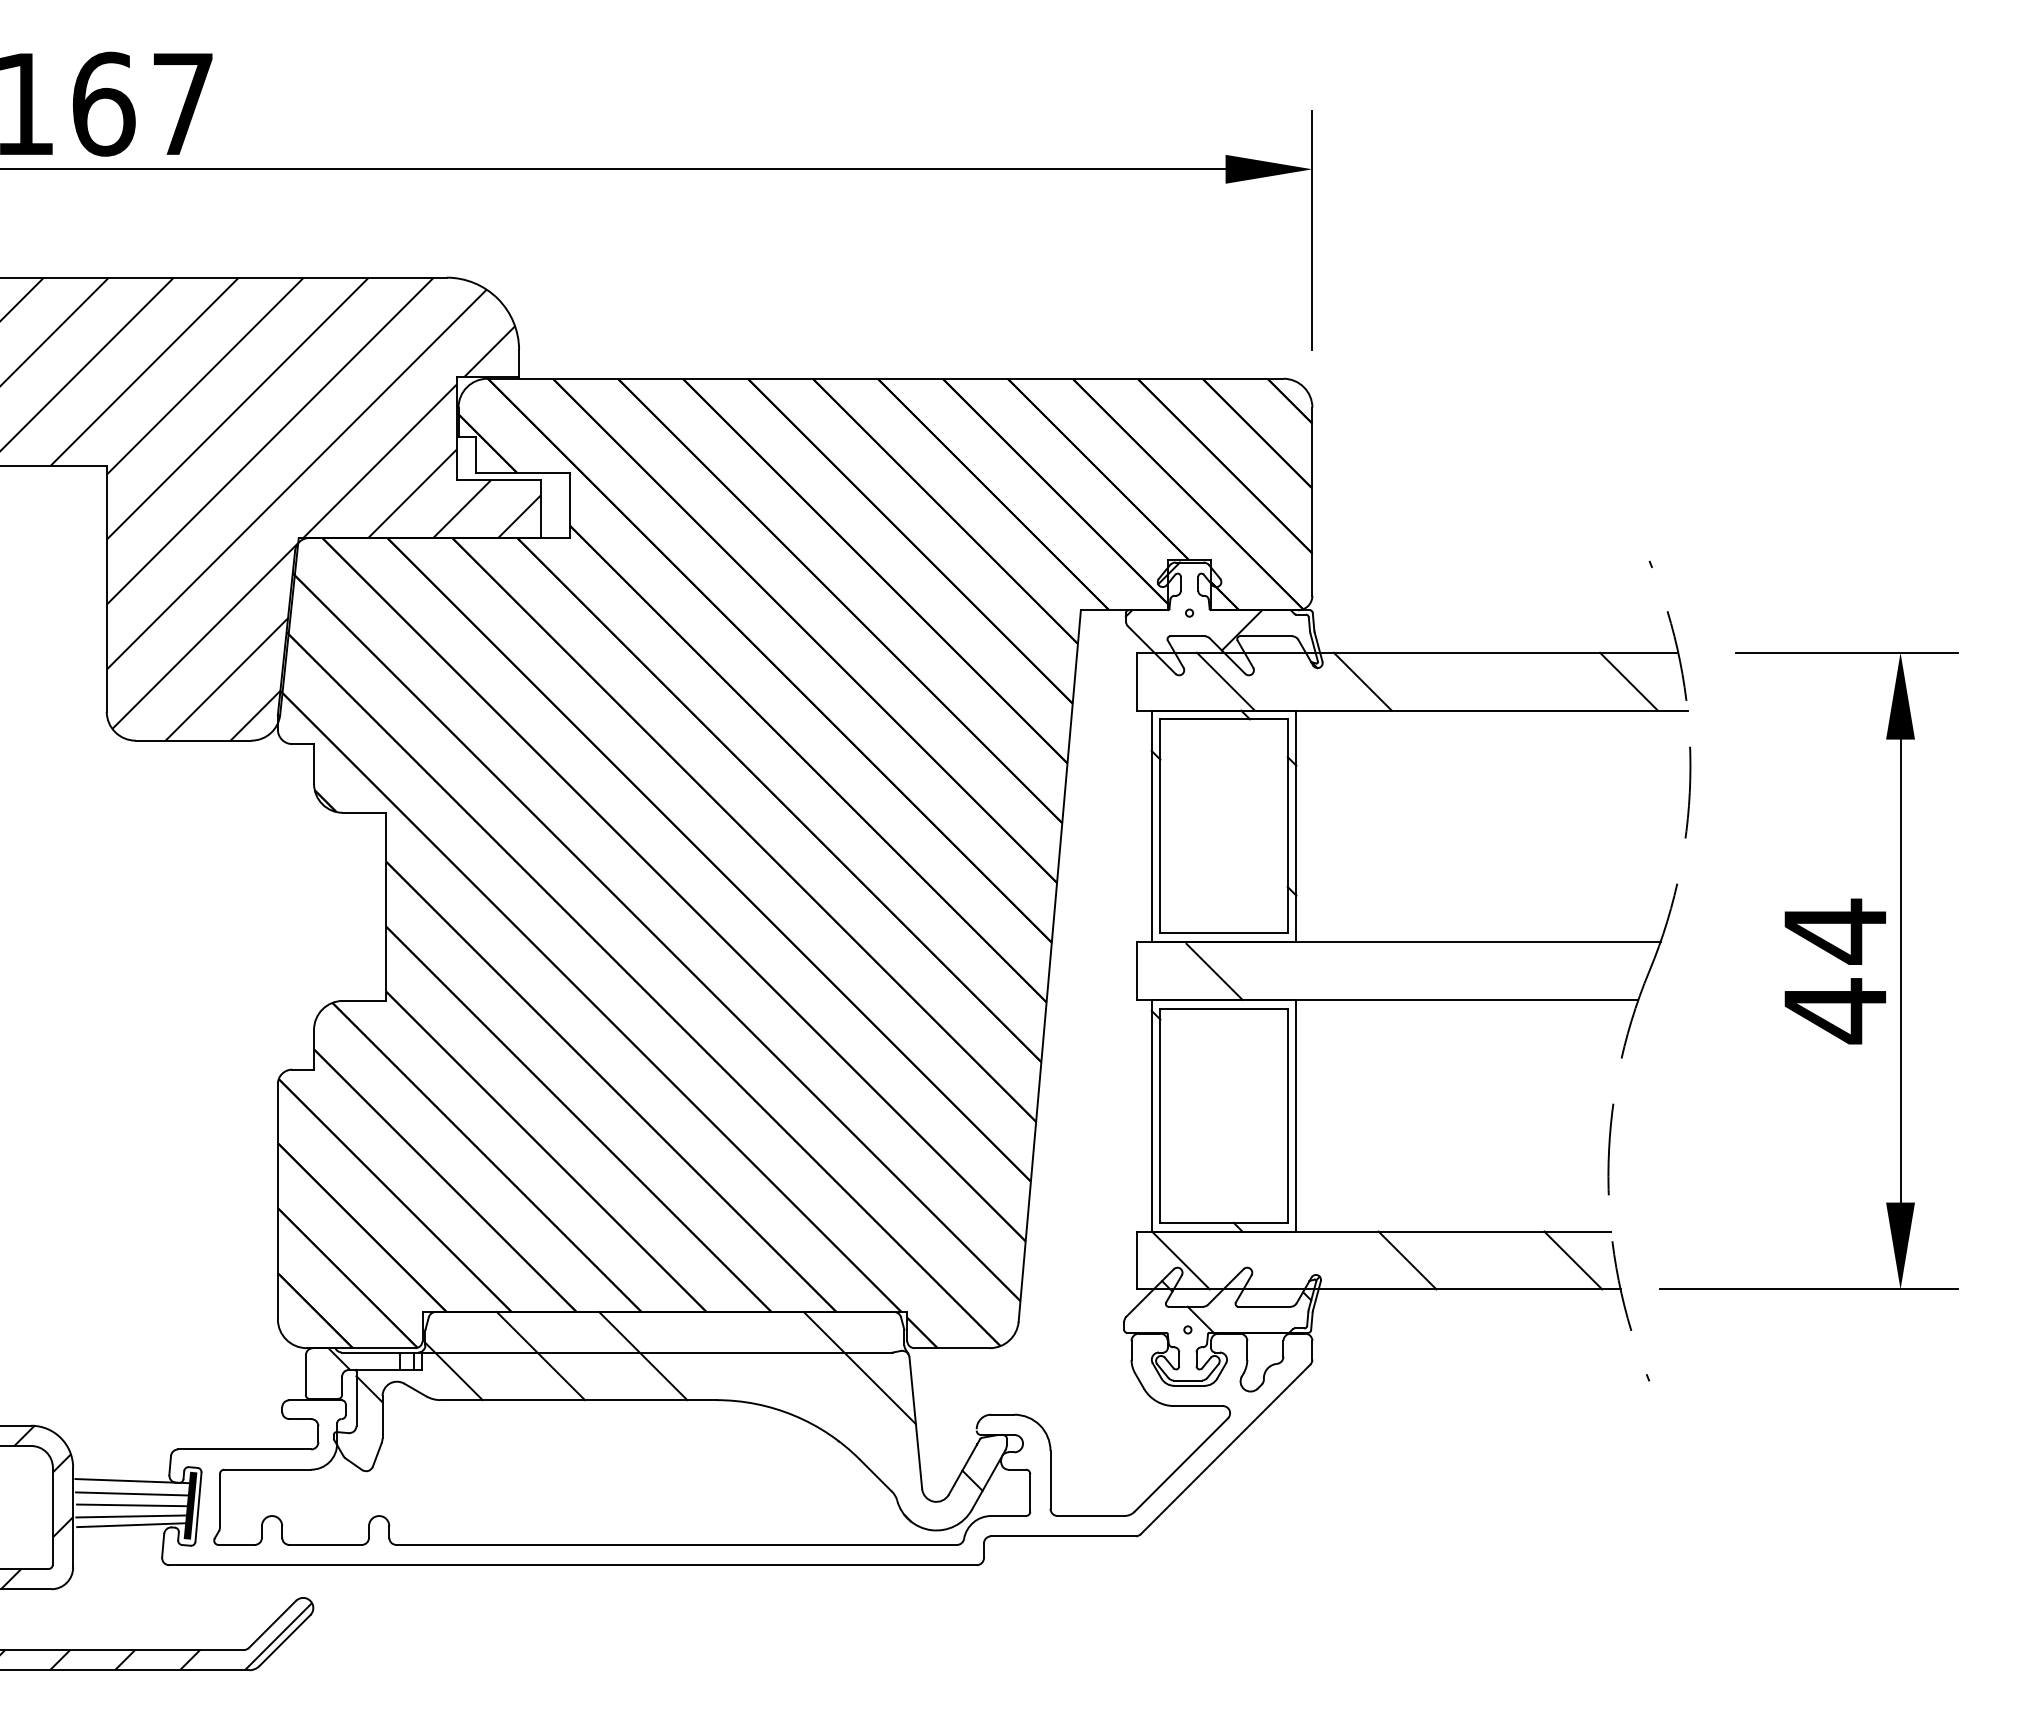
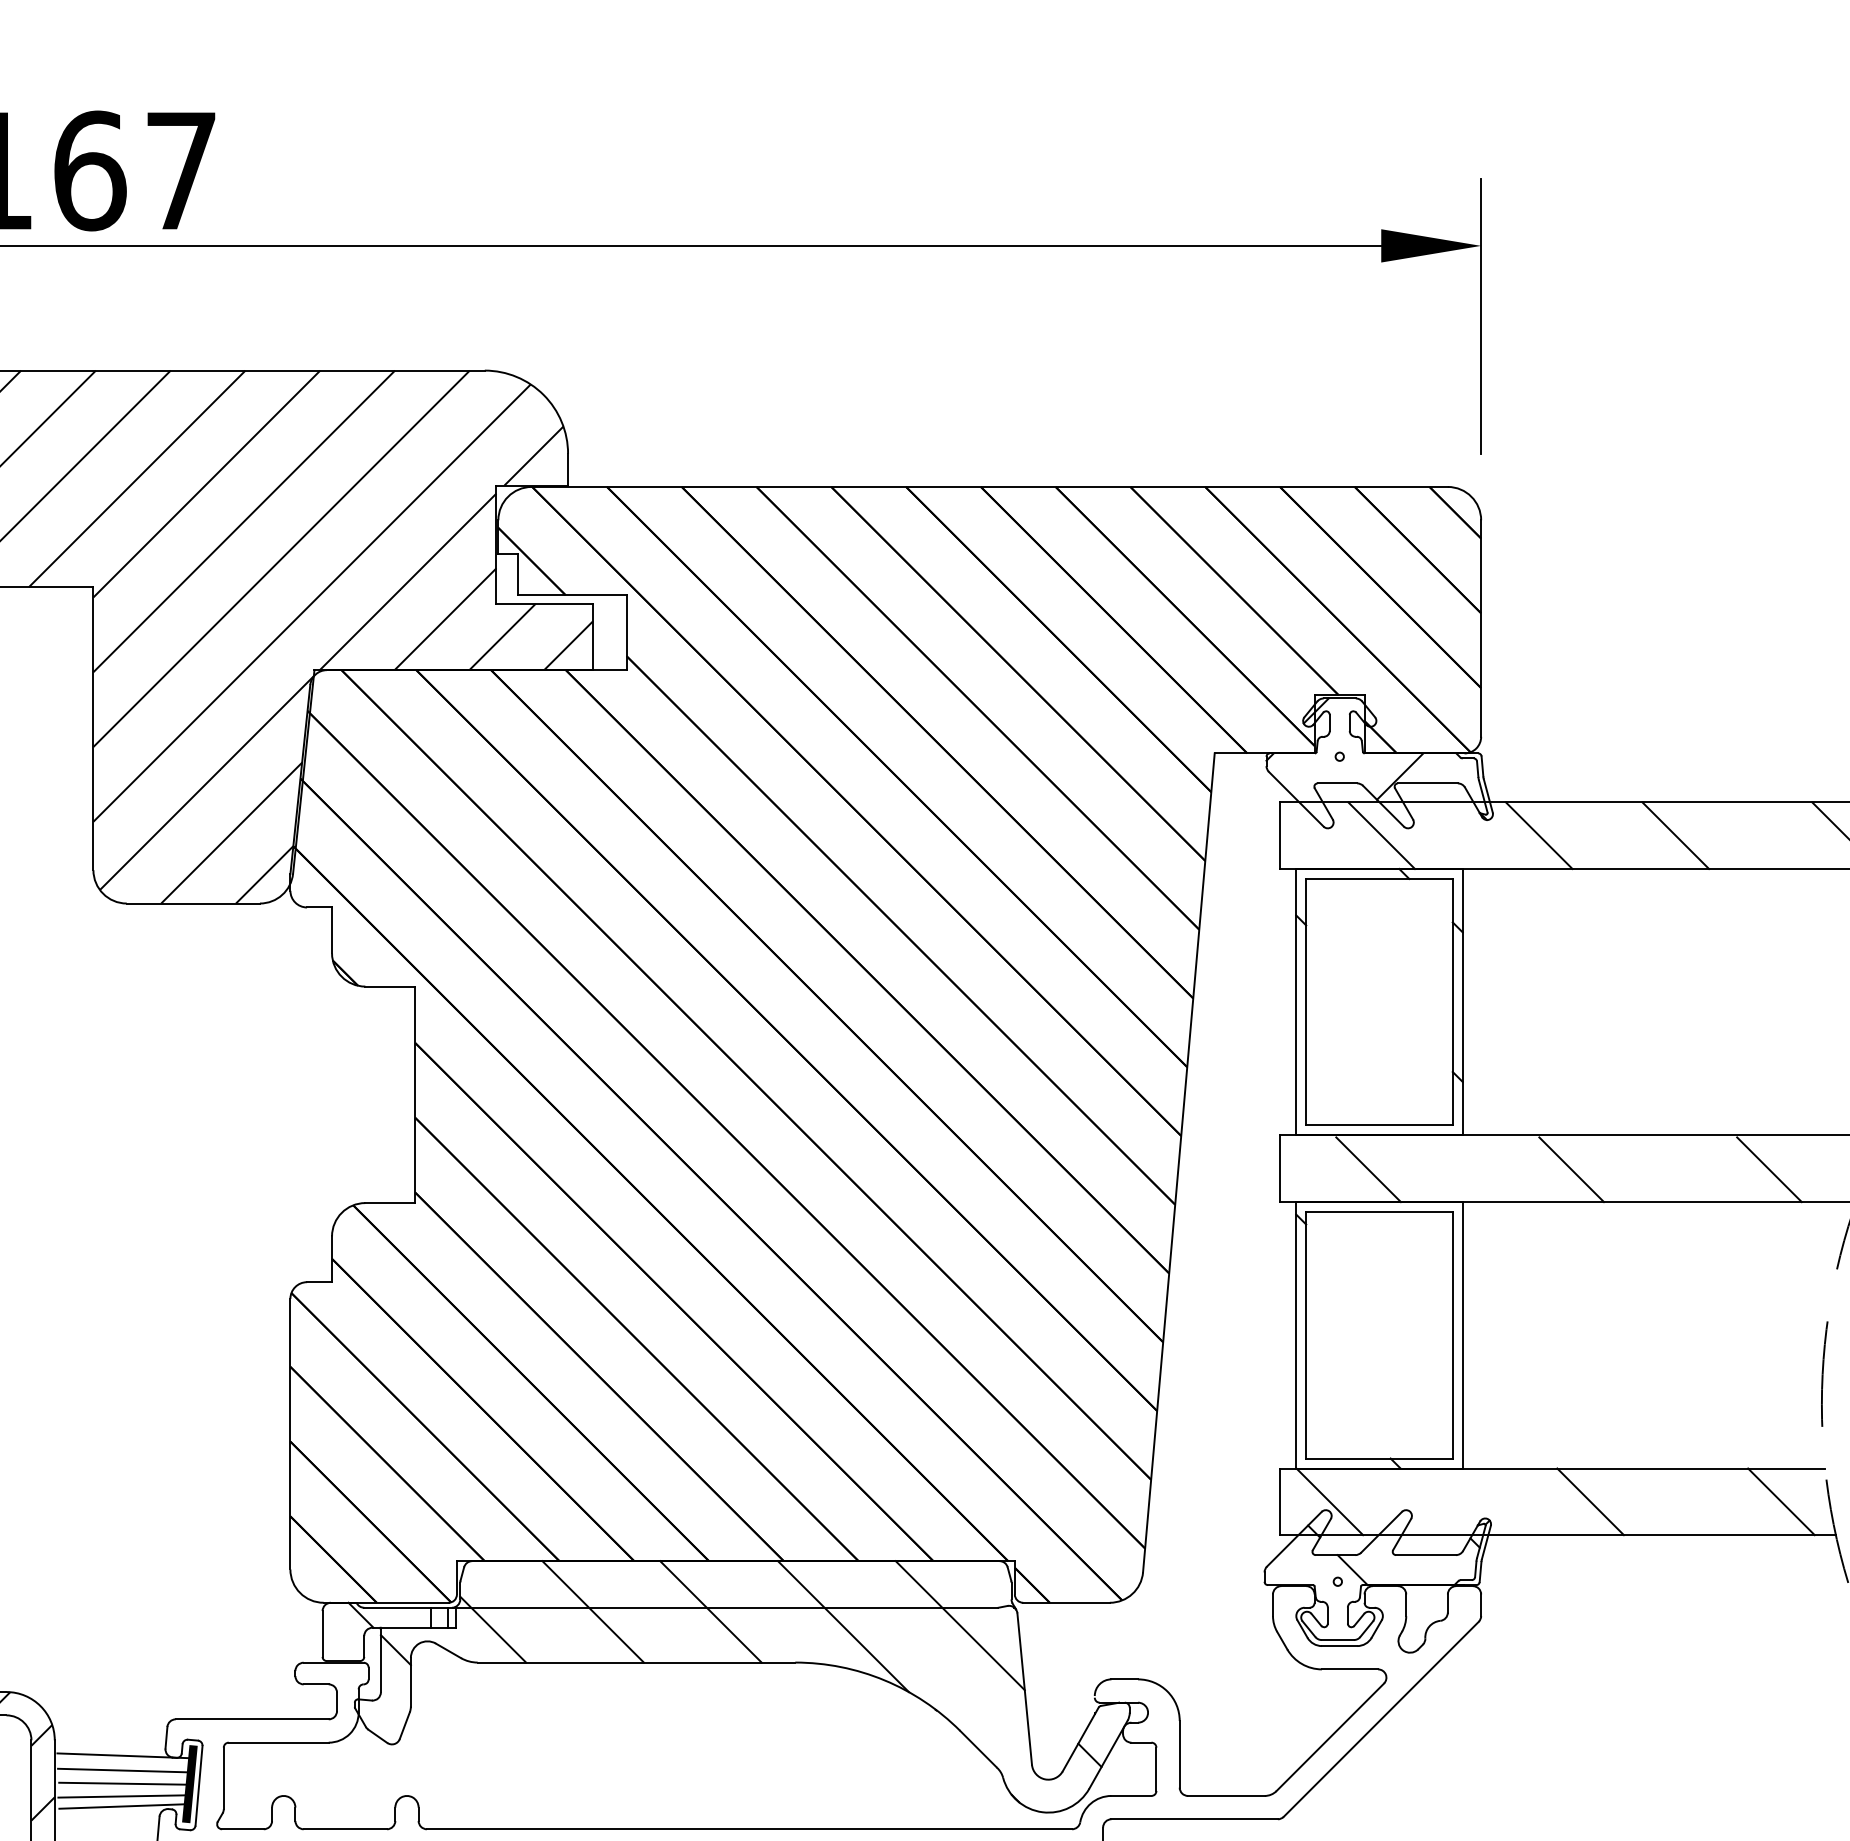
line: (1481, 681) -> (1675, 835), added
line: (1390, 971) -> (1571, 1169), added
line: (1562, 971) -> (1769, 1169), added
line: (758, 1368) -> (843, 1626), added

